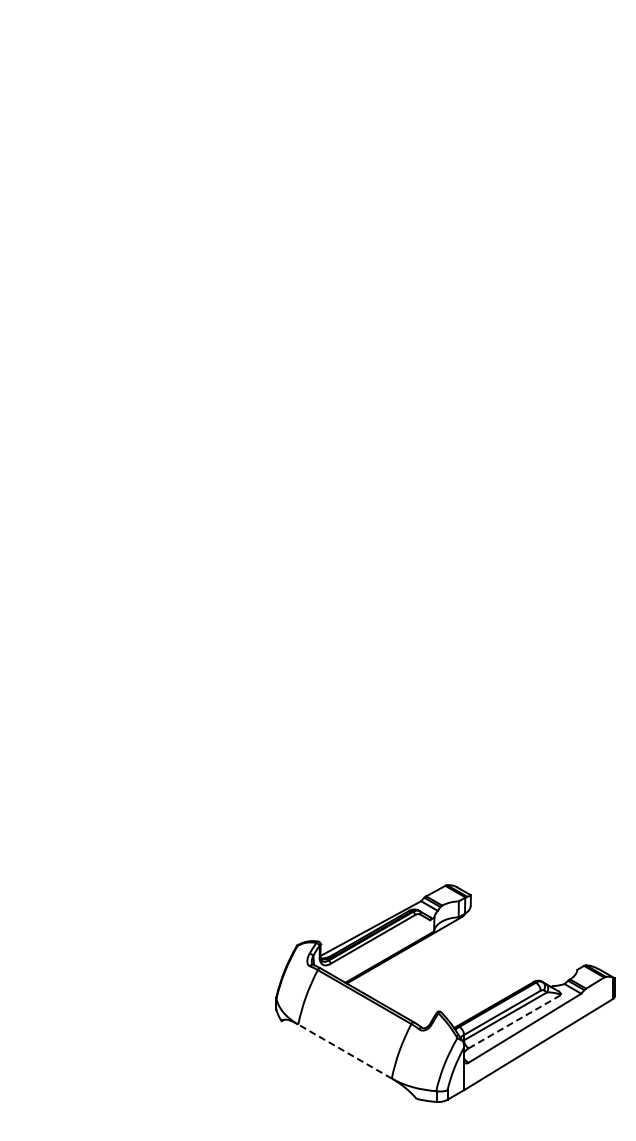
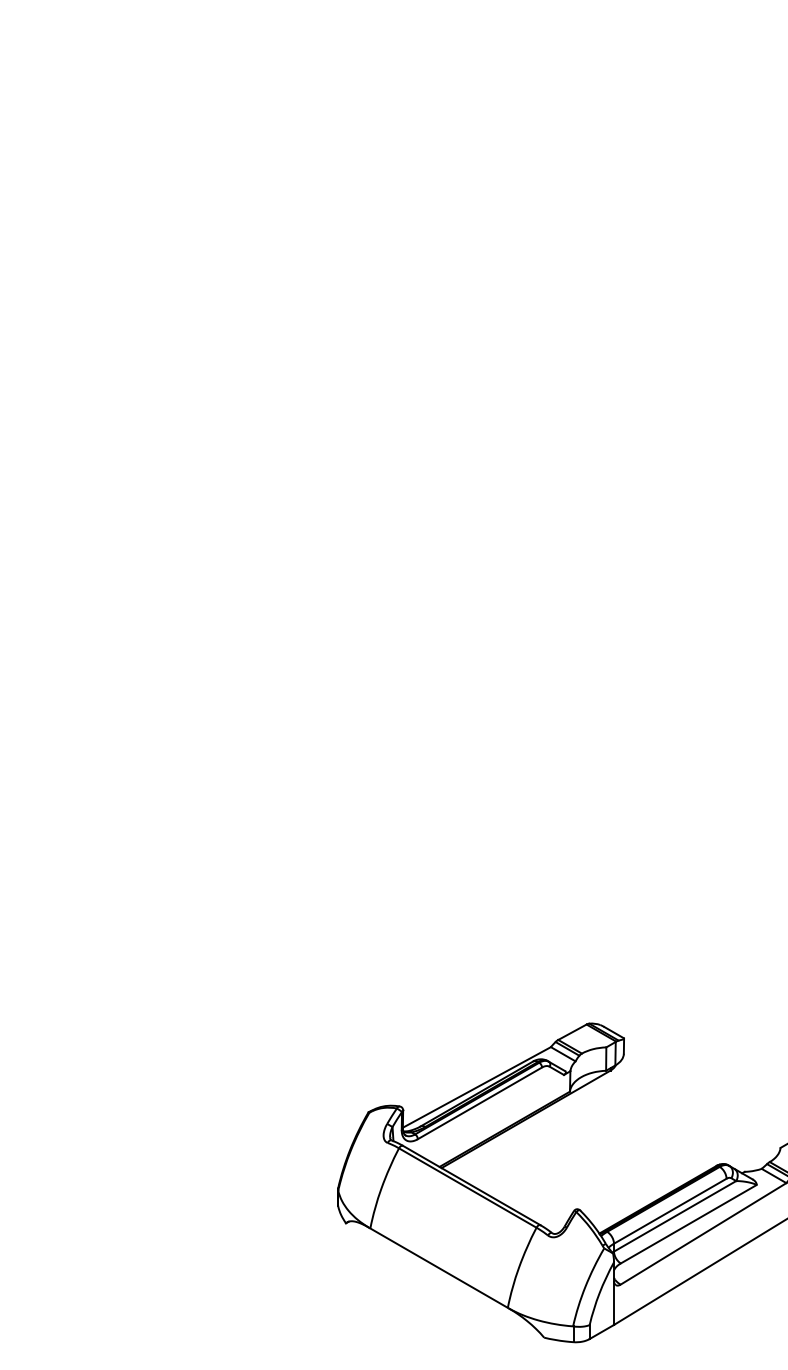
line: (515, 1021) -> (689, 1223), dashed -> solid
line: (344, 1051) -> (438, 1268), dashed -> solid

